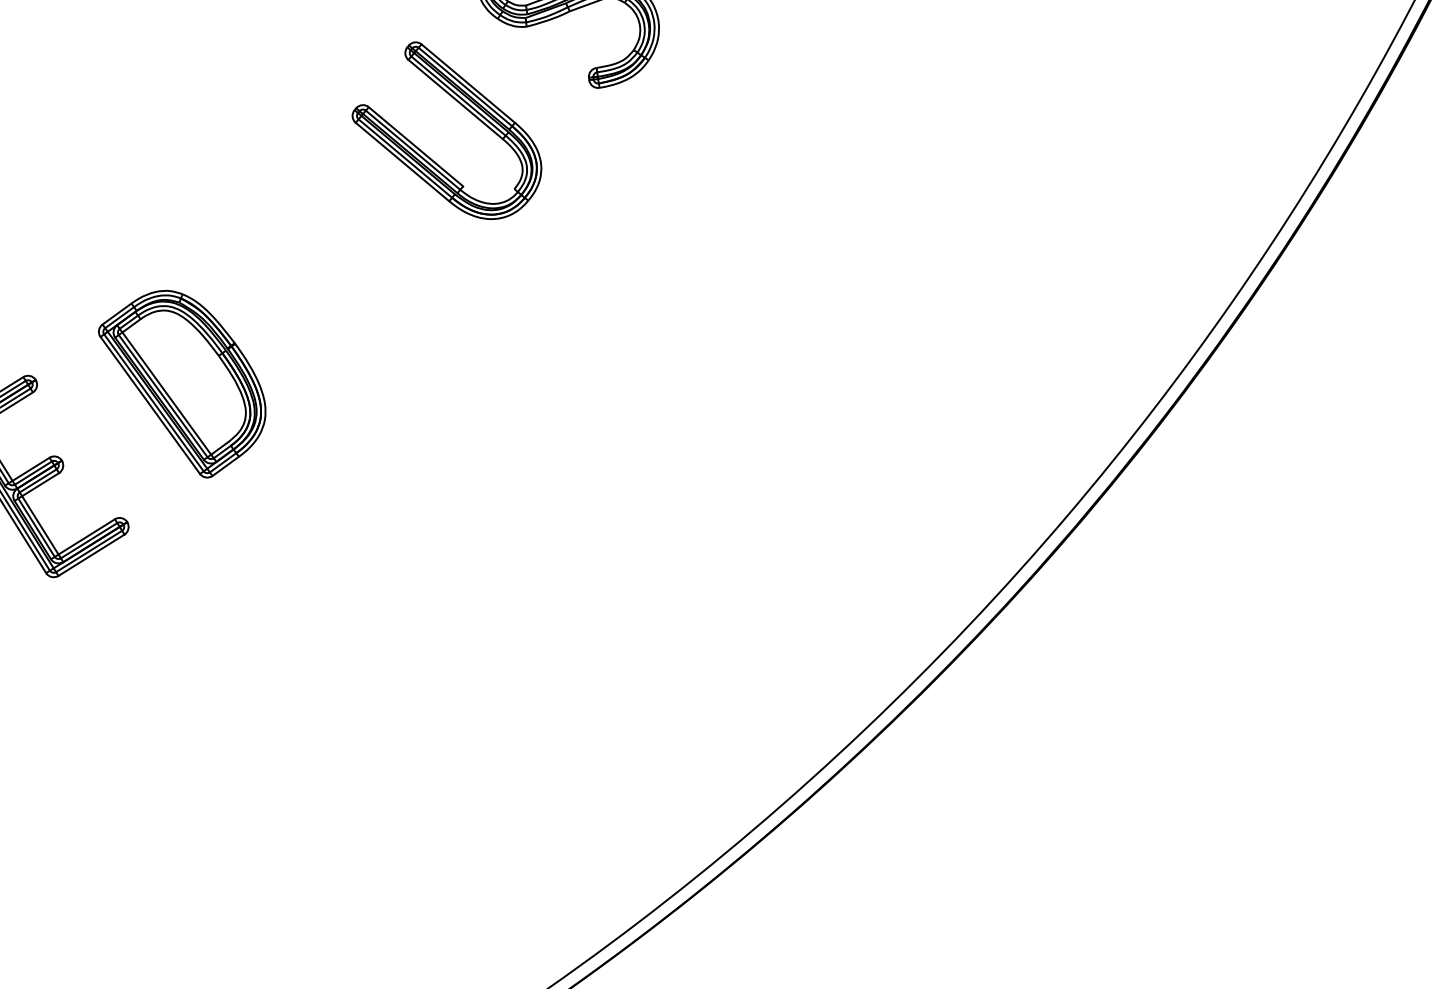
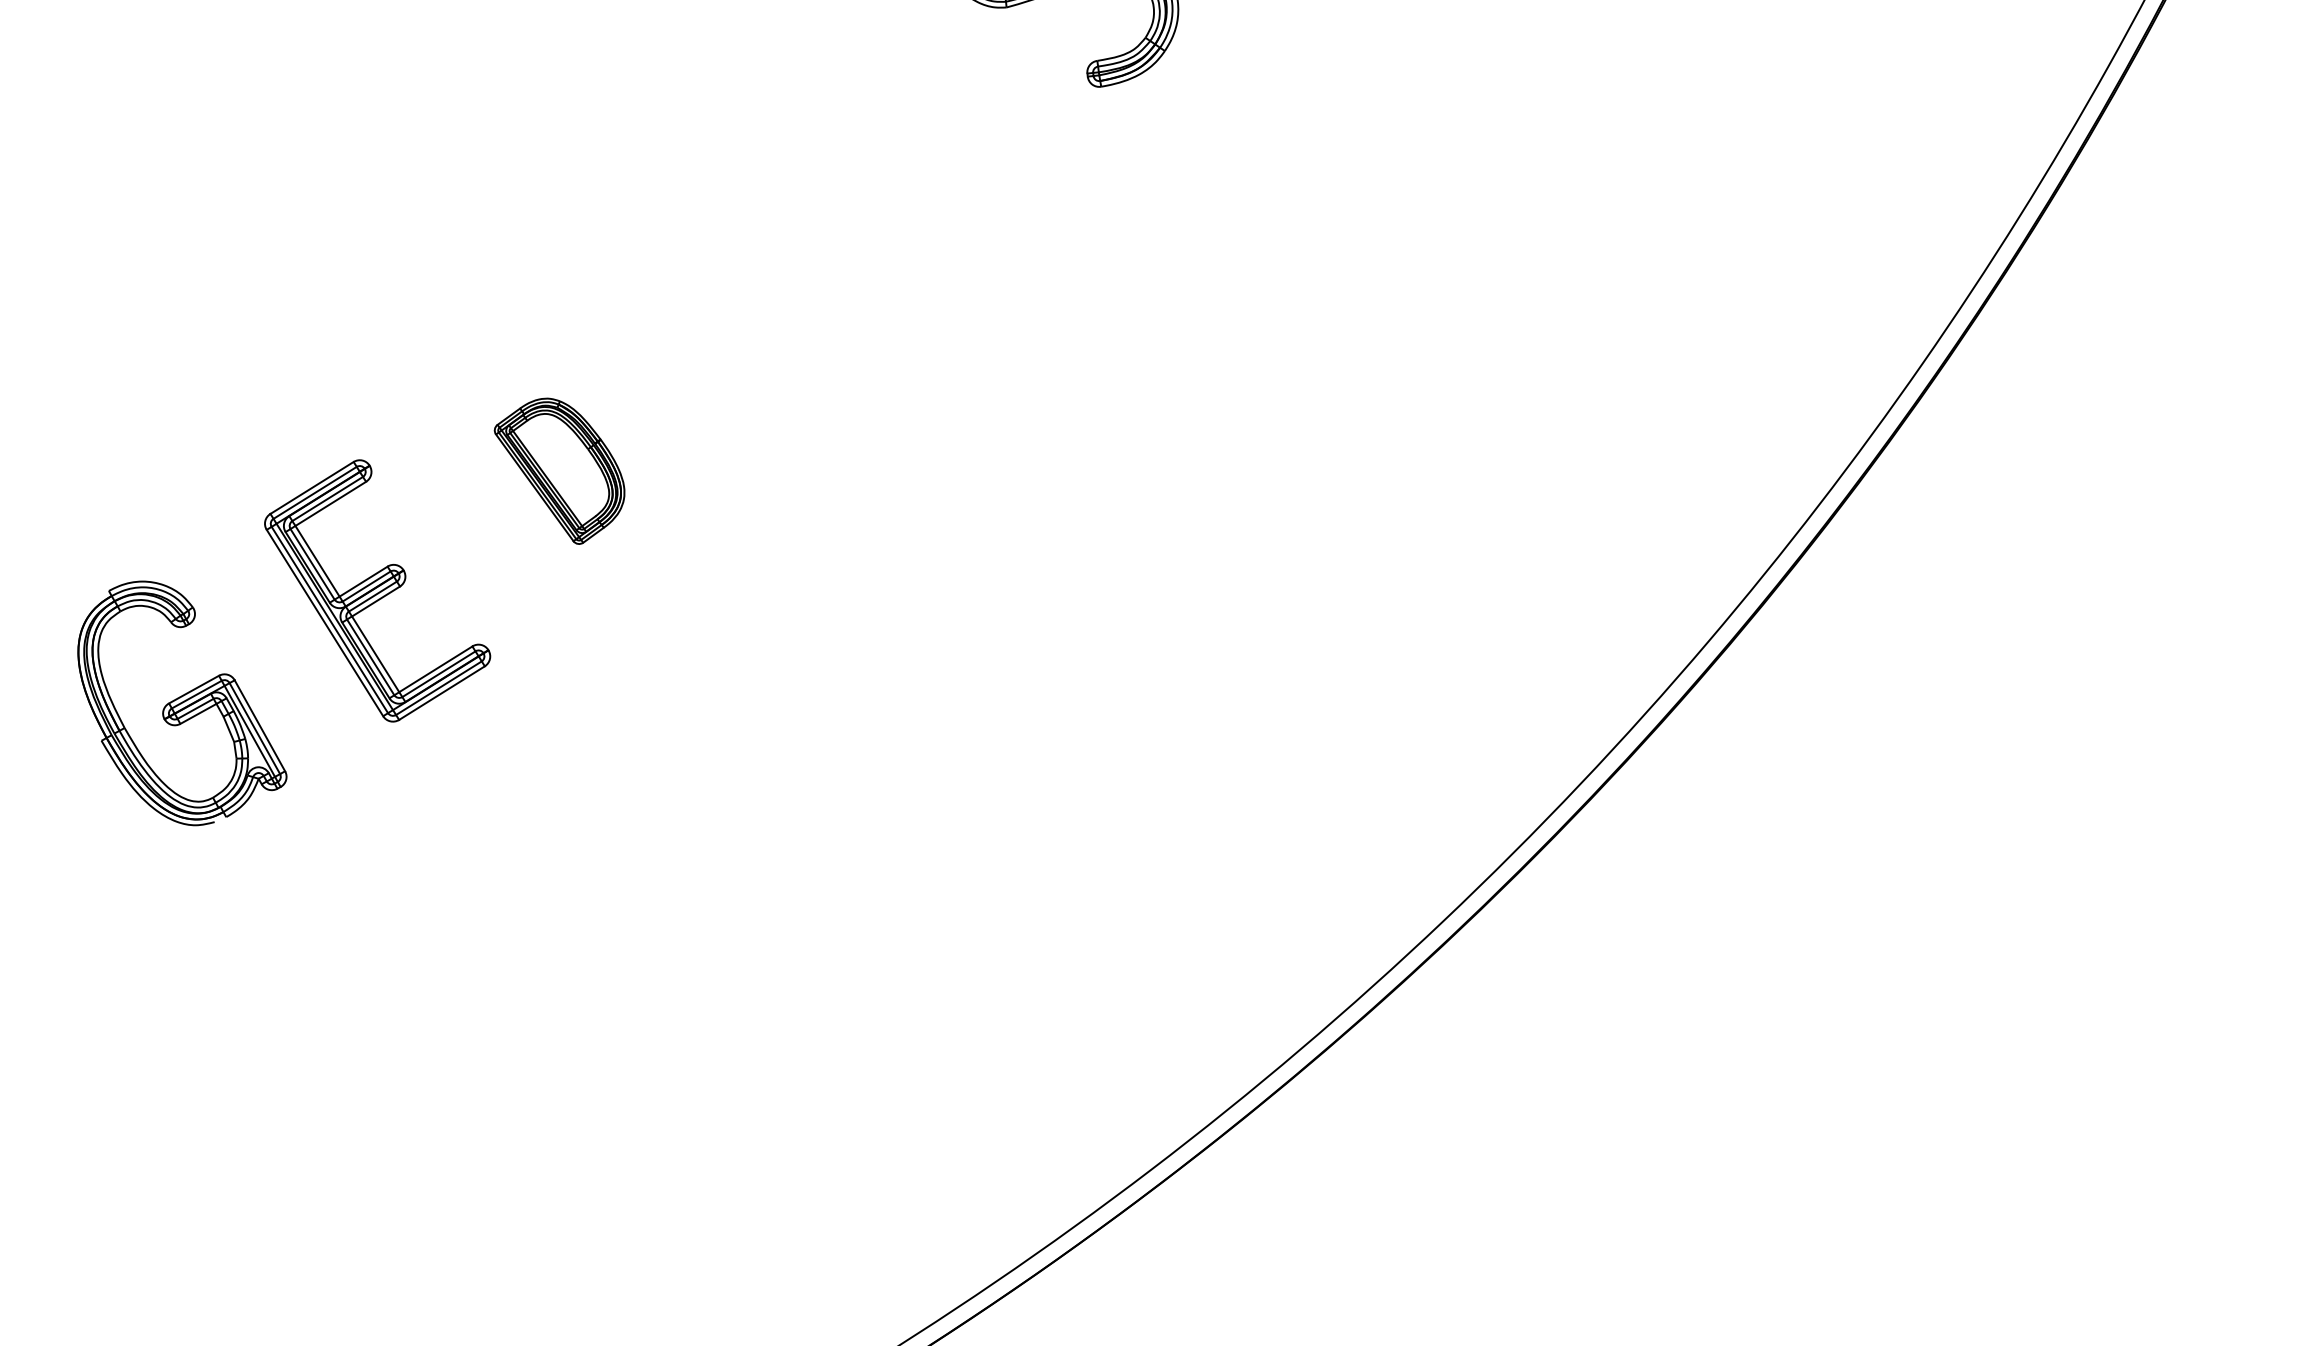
part: (464, 108) -> (926, 113), removed
part: (182, 384) -> (559, 471), size x0.6

